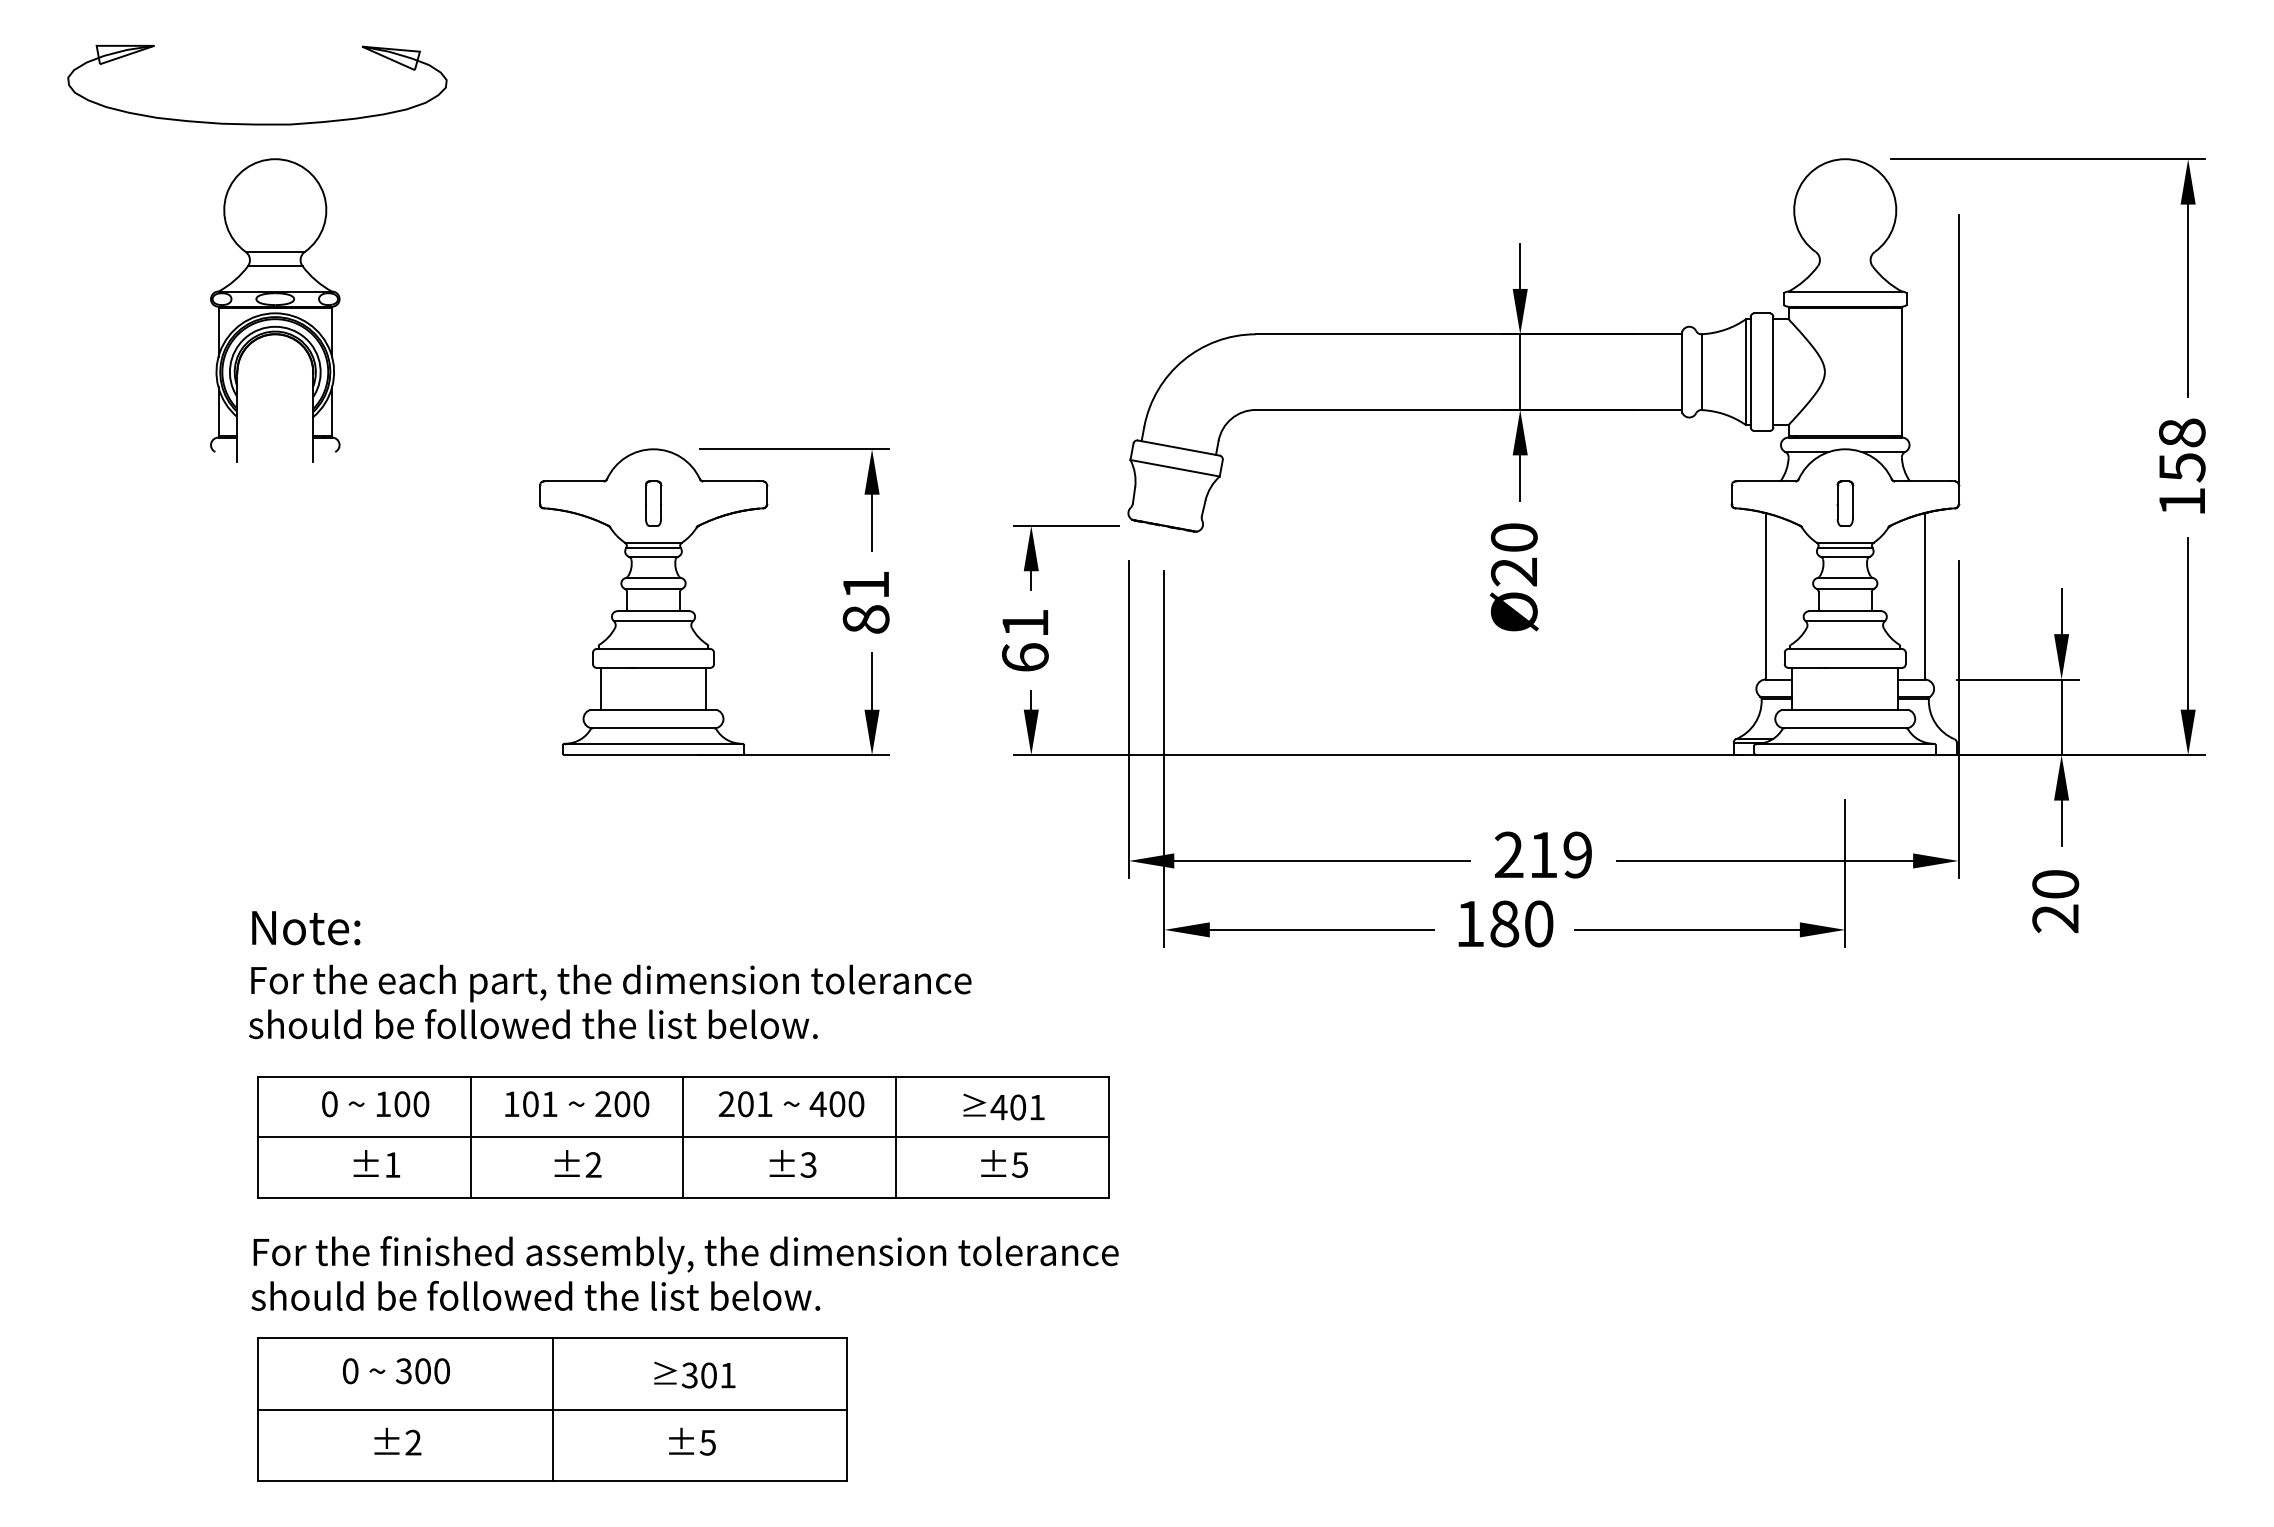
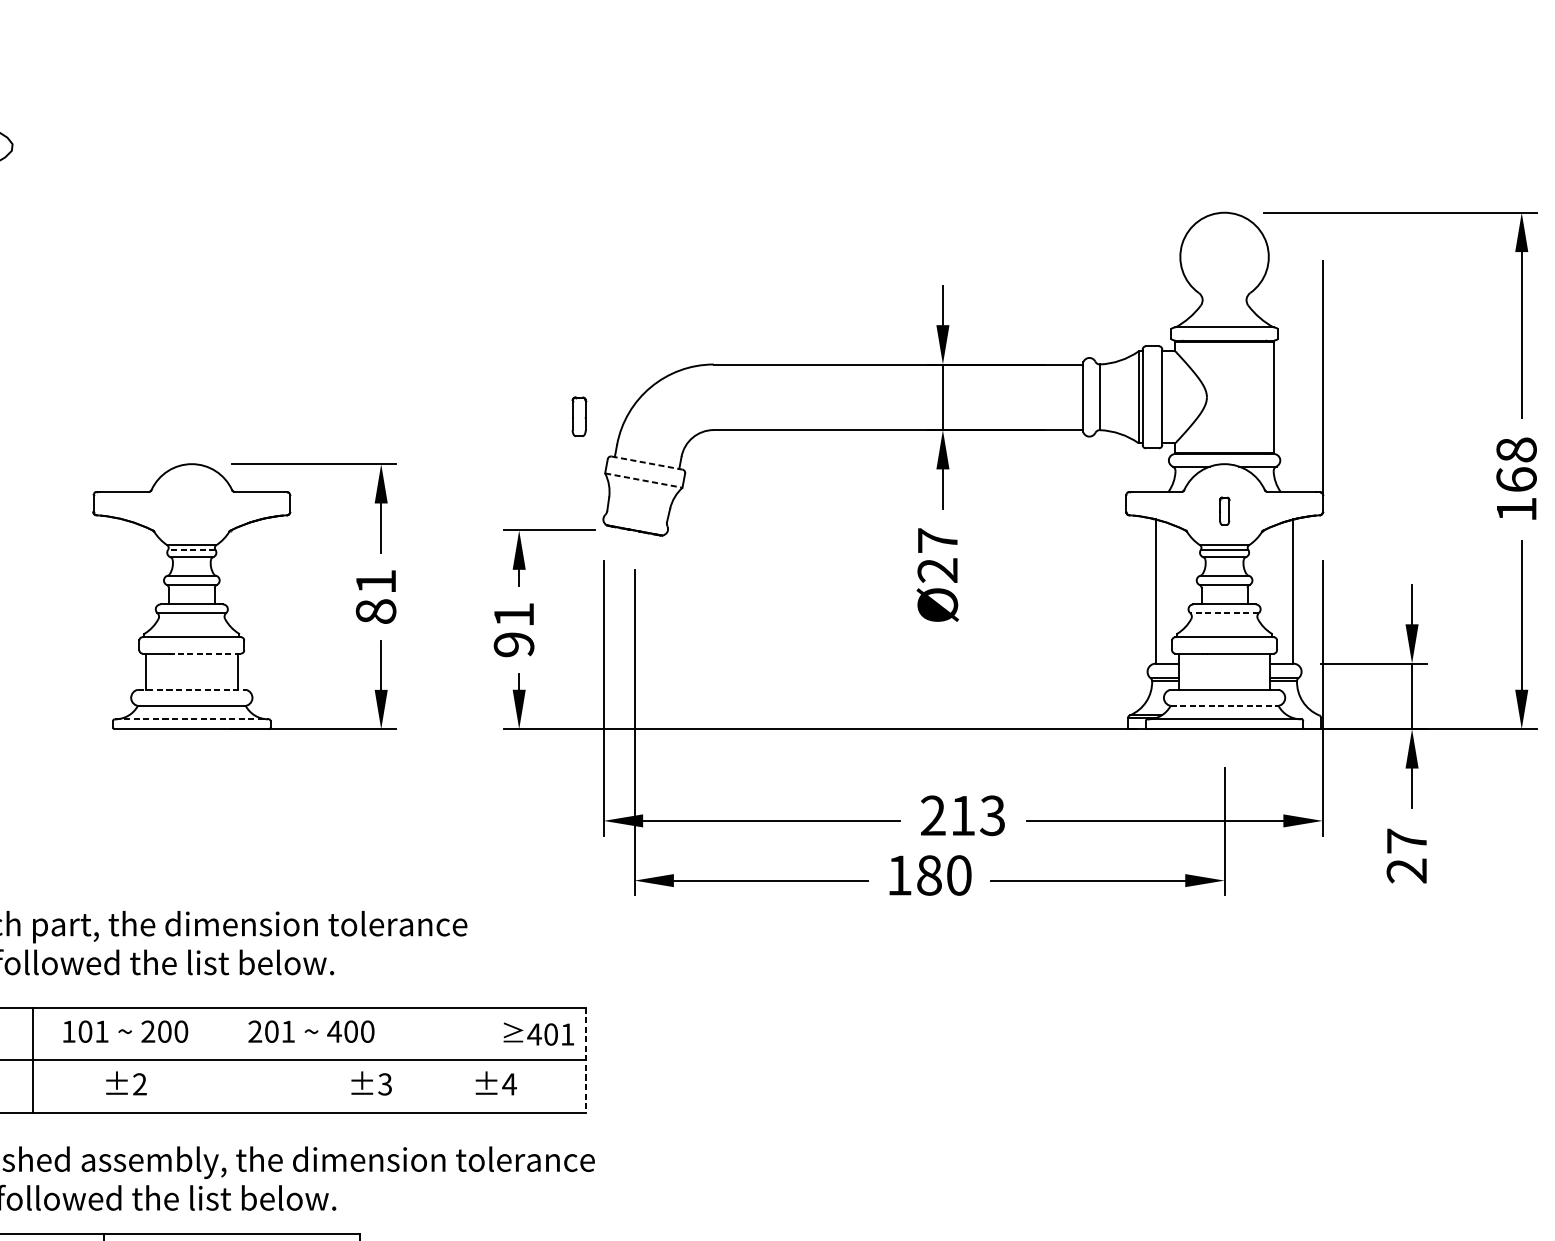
line: (1178, 448) -> (646, 463), solid -> dashed
text: (2181, 467) -> (1515, 479), 158 -> 168
line: (1175, 468) -> (644, 480), solid -> dashed
part: (653, 503) -> (579, 416), moved
part: (1845, 503) -> (1224, 511), size x0.7
text: (1513, 537) -> (937, 540), 20 -> 27
line: (653, 548) -> (191, 550), solid -> dashed
line: (1845, 621) -> (1224, 613), solid -> dashed
text: (1025, 657) -> (514, 644), 61 -> 91
line: (671, 667) -> (207, 653), solid -> dashed
line: (654, 709) -> (192, 689), solid -> dashed
line: (1845, 728) -> (1224, 706), solid -> dashed
line: (653, 743) -> (191, 719), solid -> dashed
text: (1576, 854) -> (991, 815), 219 -> 213
text: (2055, 884) -> (1406, 841), 20 -> 27
text: (1003, 1106) -> (538, 1033), moved
line: (683, 1137) -> (217, 1060), removed
line: (896, 1137) -> (402, 1060), removed
line: (1108, 1137) -> (586, 1060), solid -> dashed
text: (792, 1163) -> (371, 1083), moved
text: (1019, 1164) -> (508, 1083), ±5 -> ±4

